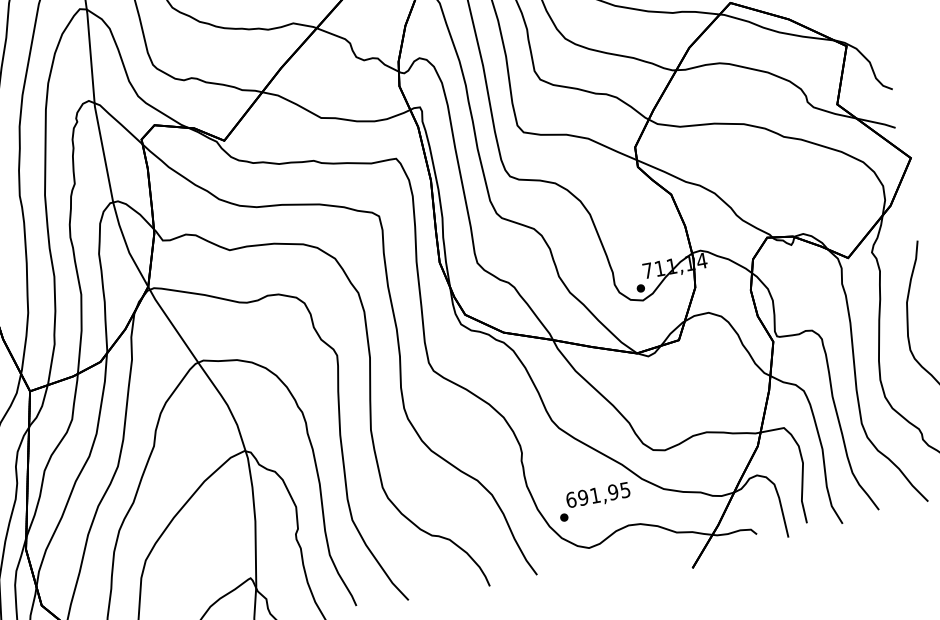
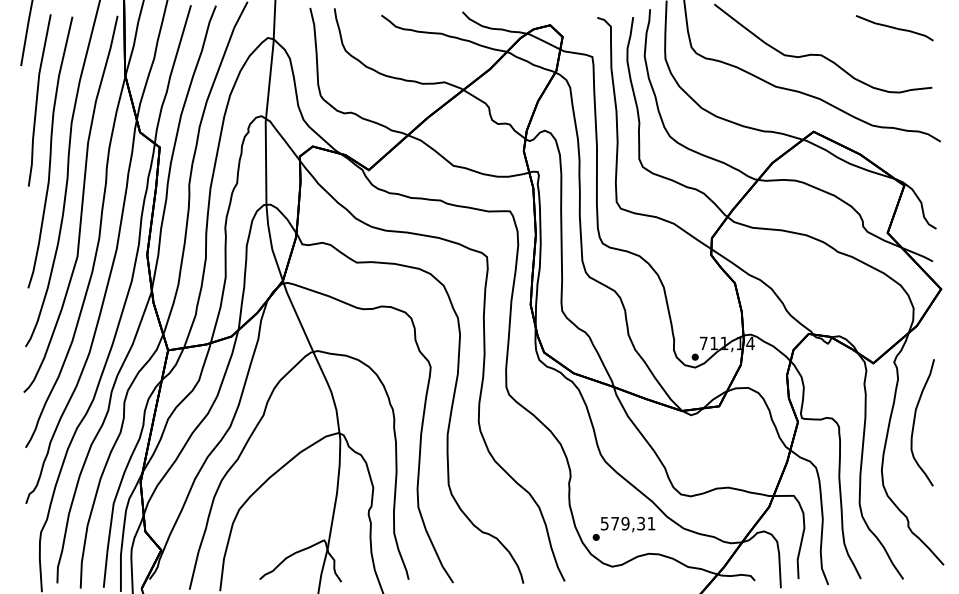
text: (597, 494) -> (627, 523), 691,95 -> 579,31

